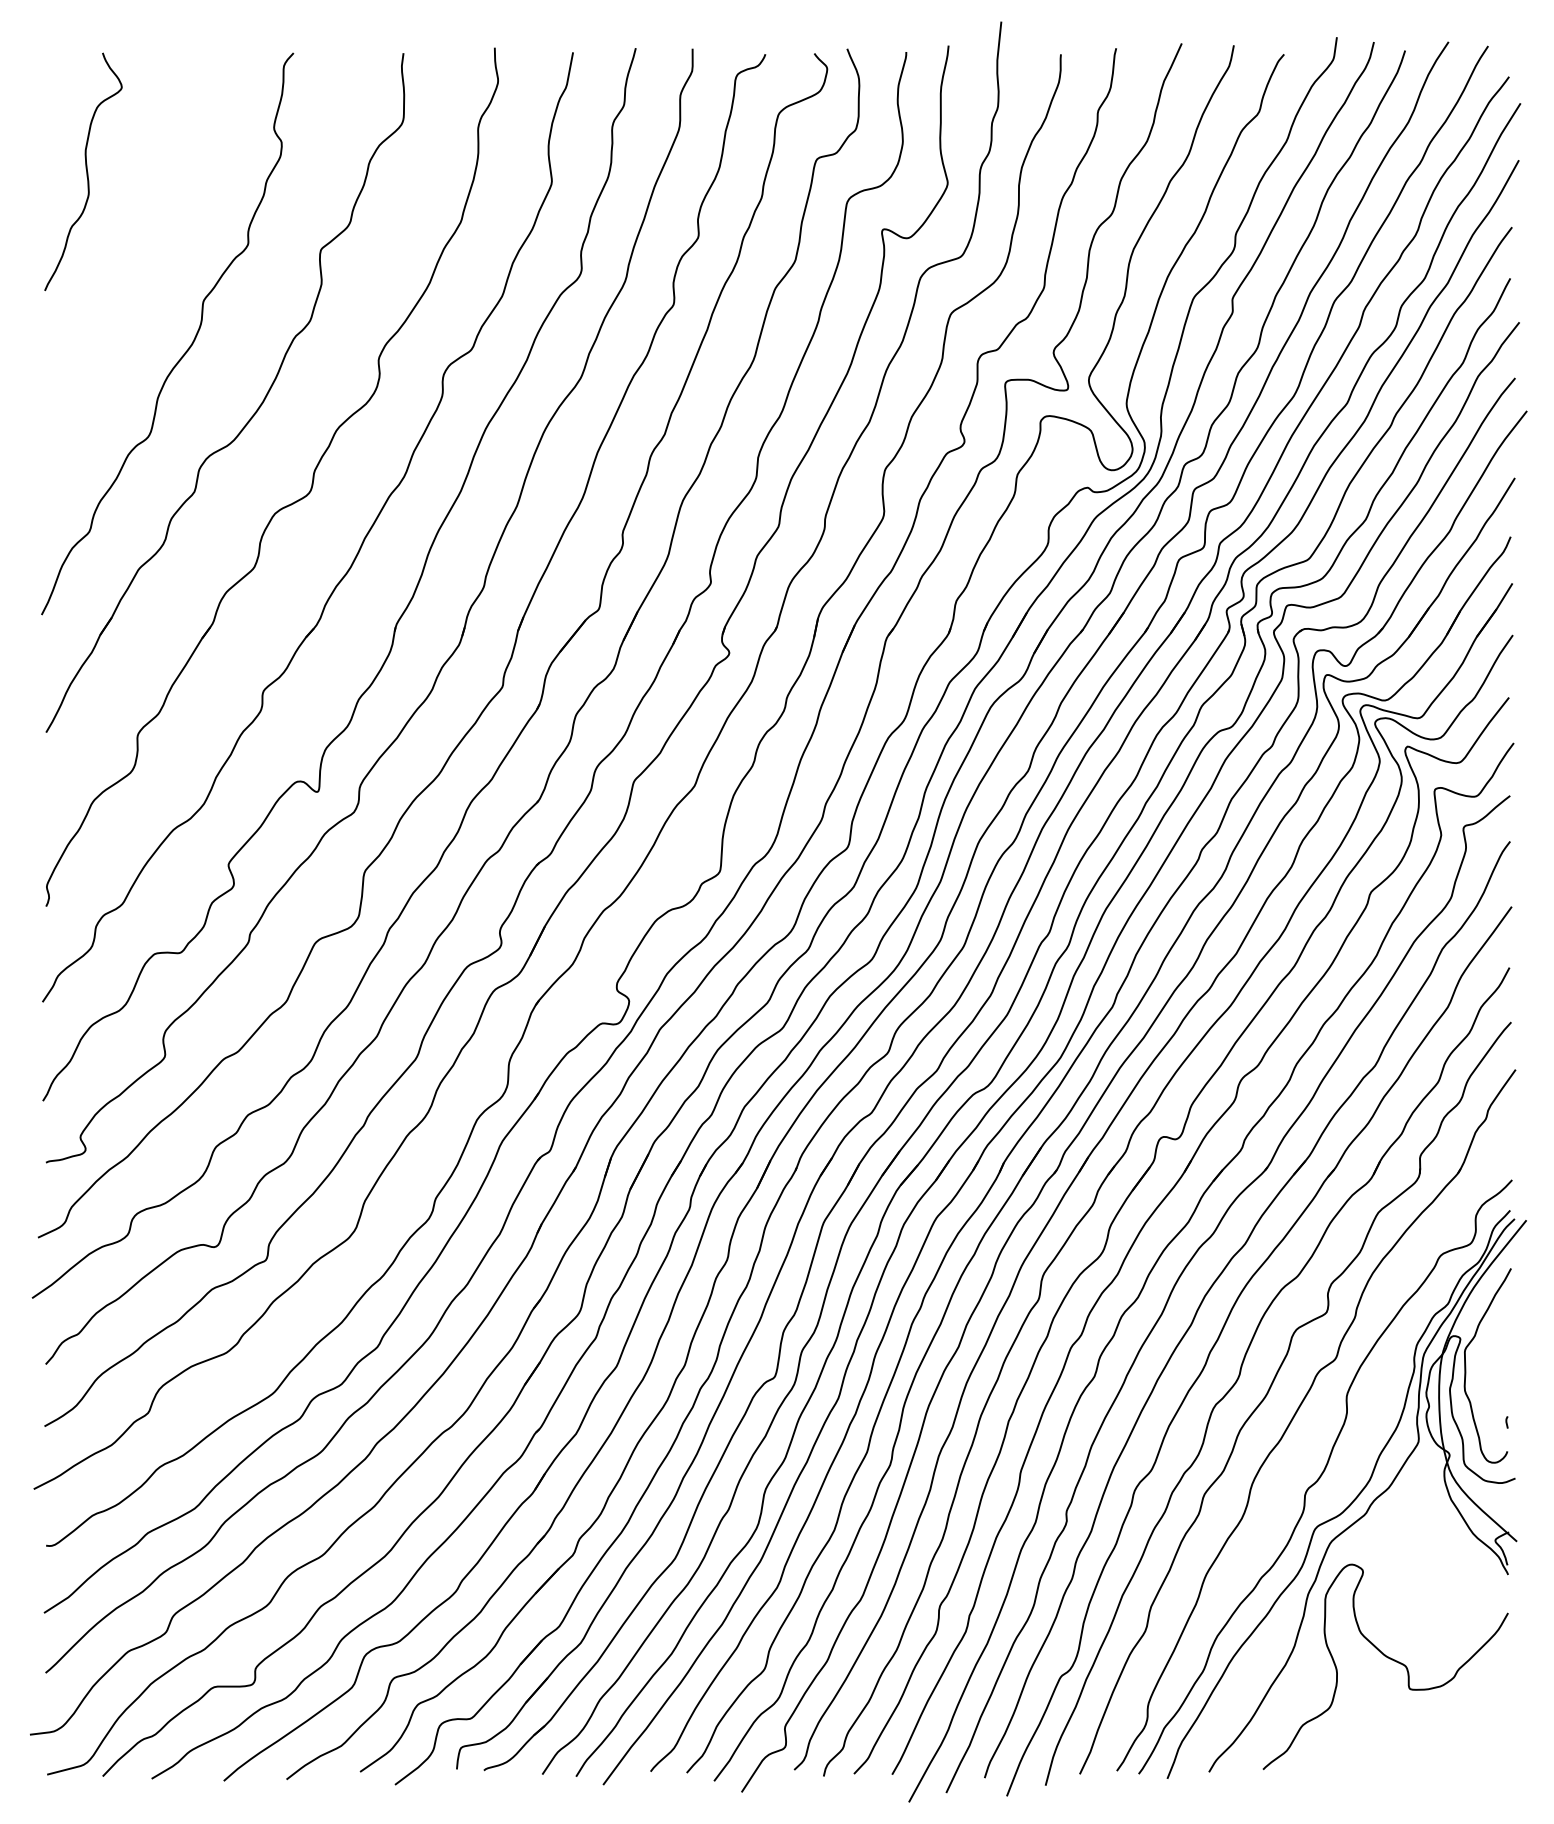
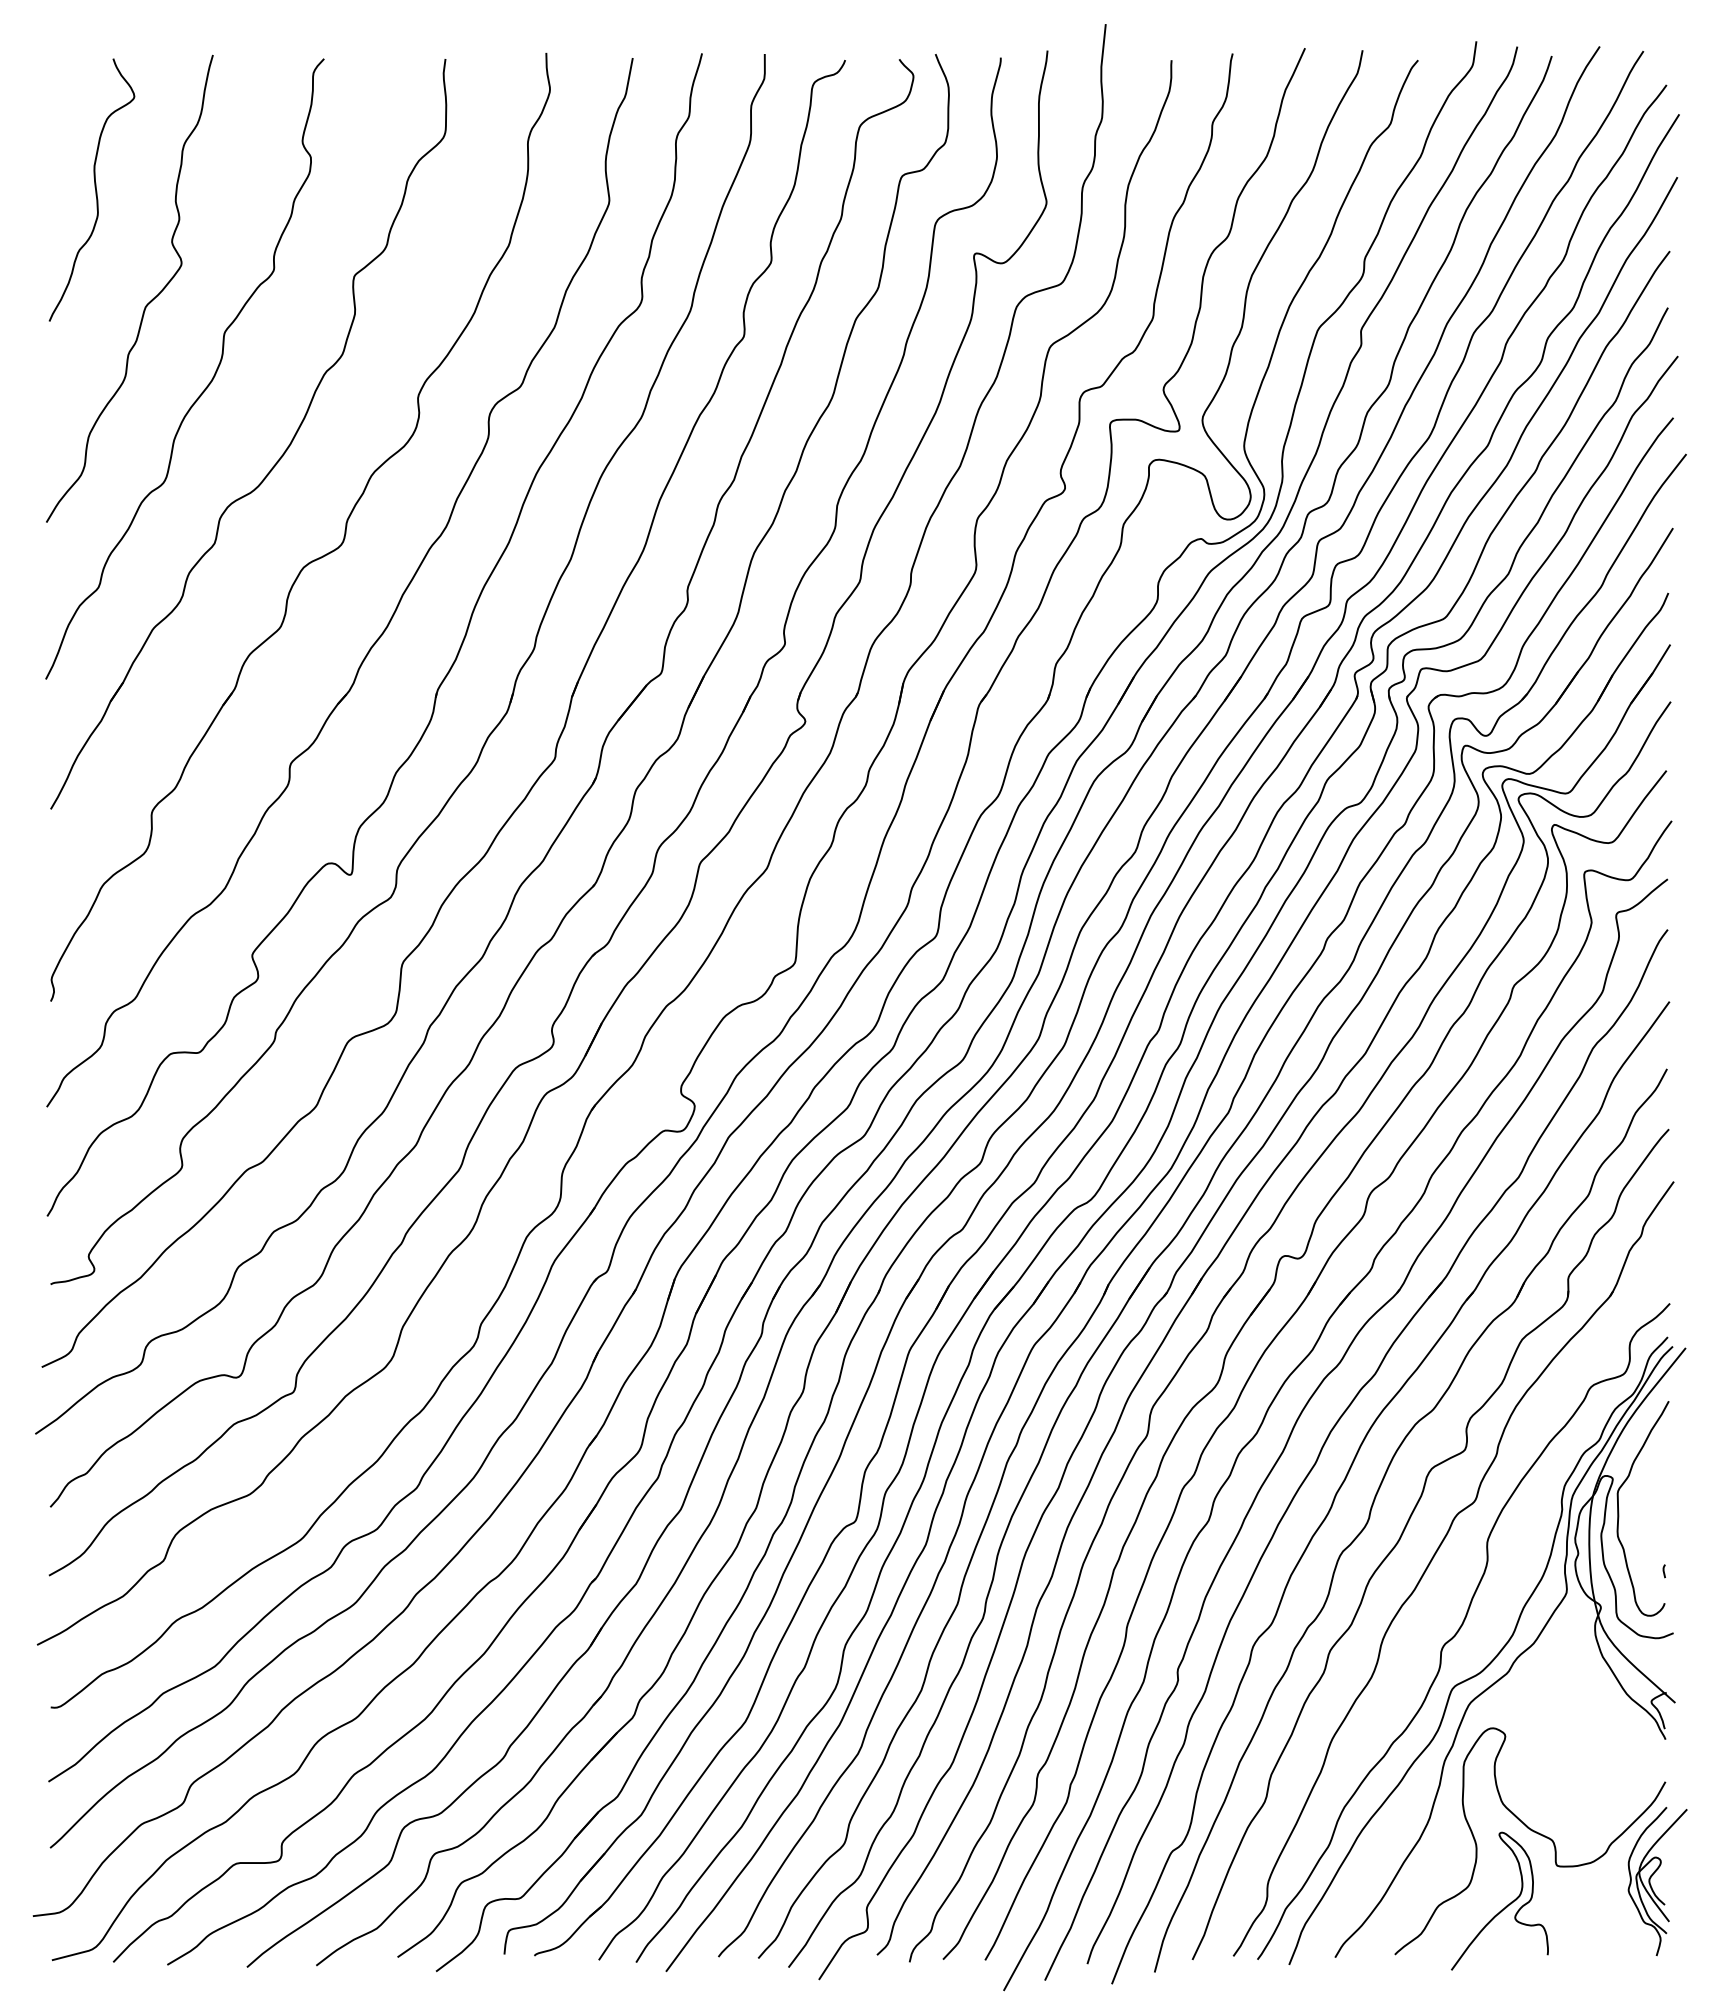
curve: (132, 275) -> (146, 304), added
part: (1495, 1706) -> (1651, 1884), added
curve: (1363, 1725) -> (1505, 1906), added

